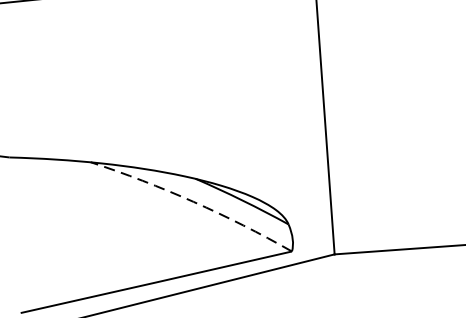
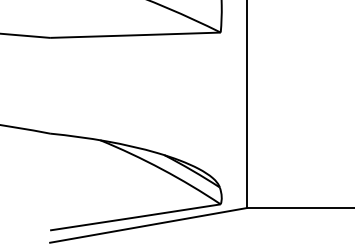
arc: (194, 202) -> (162, 169), dashed -> solid

